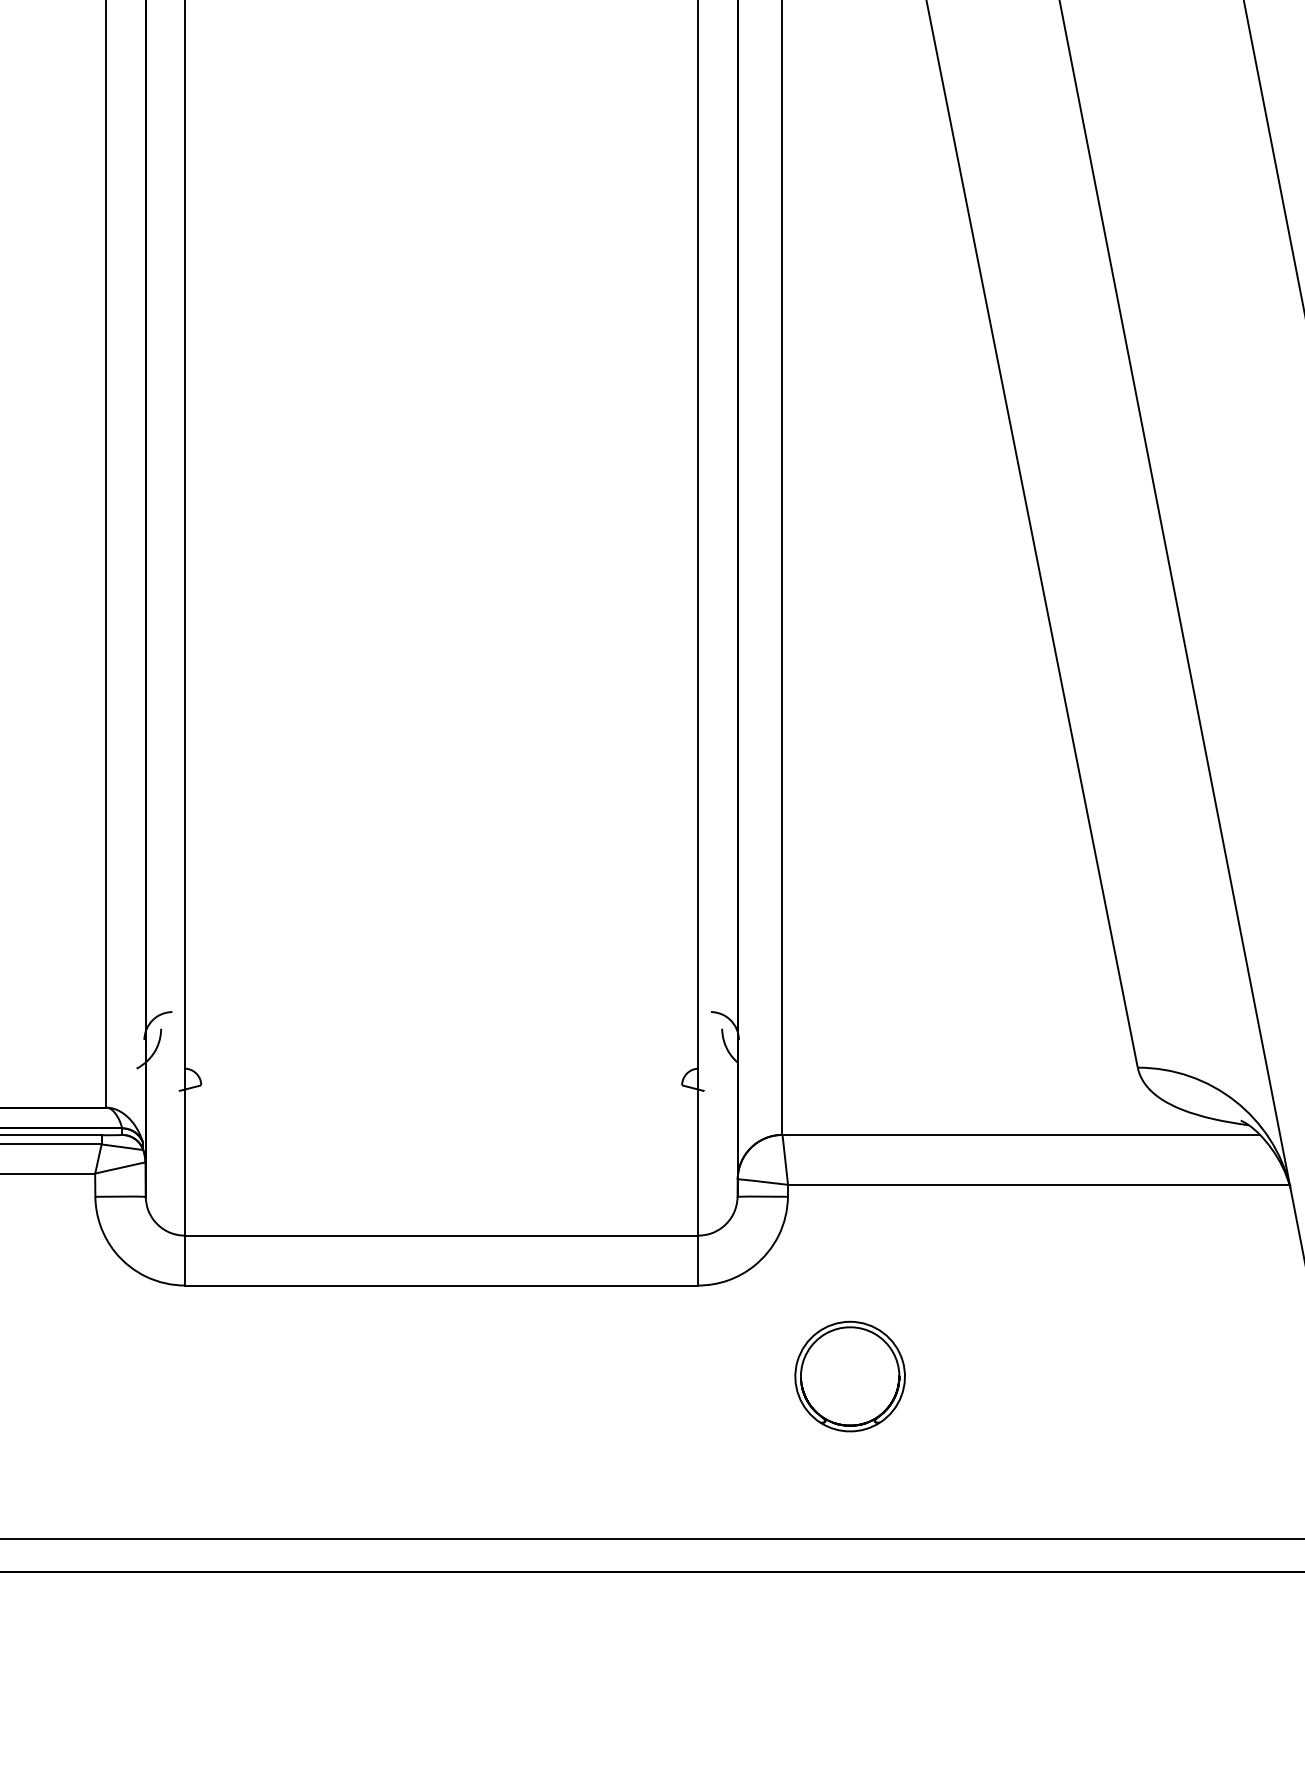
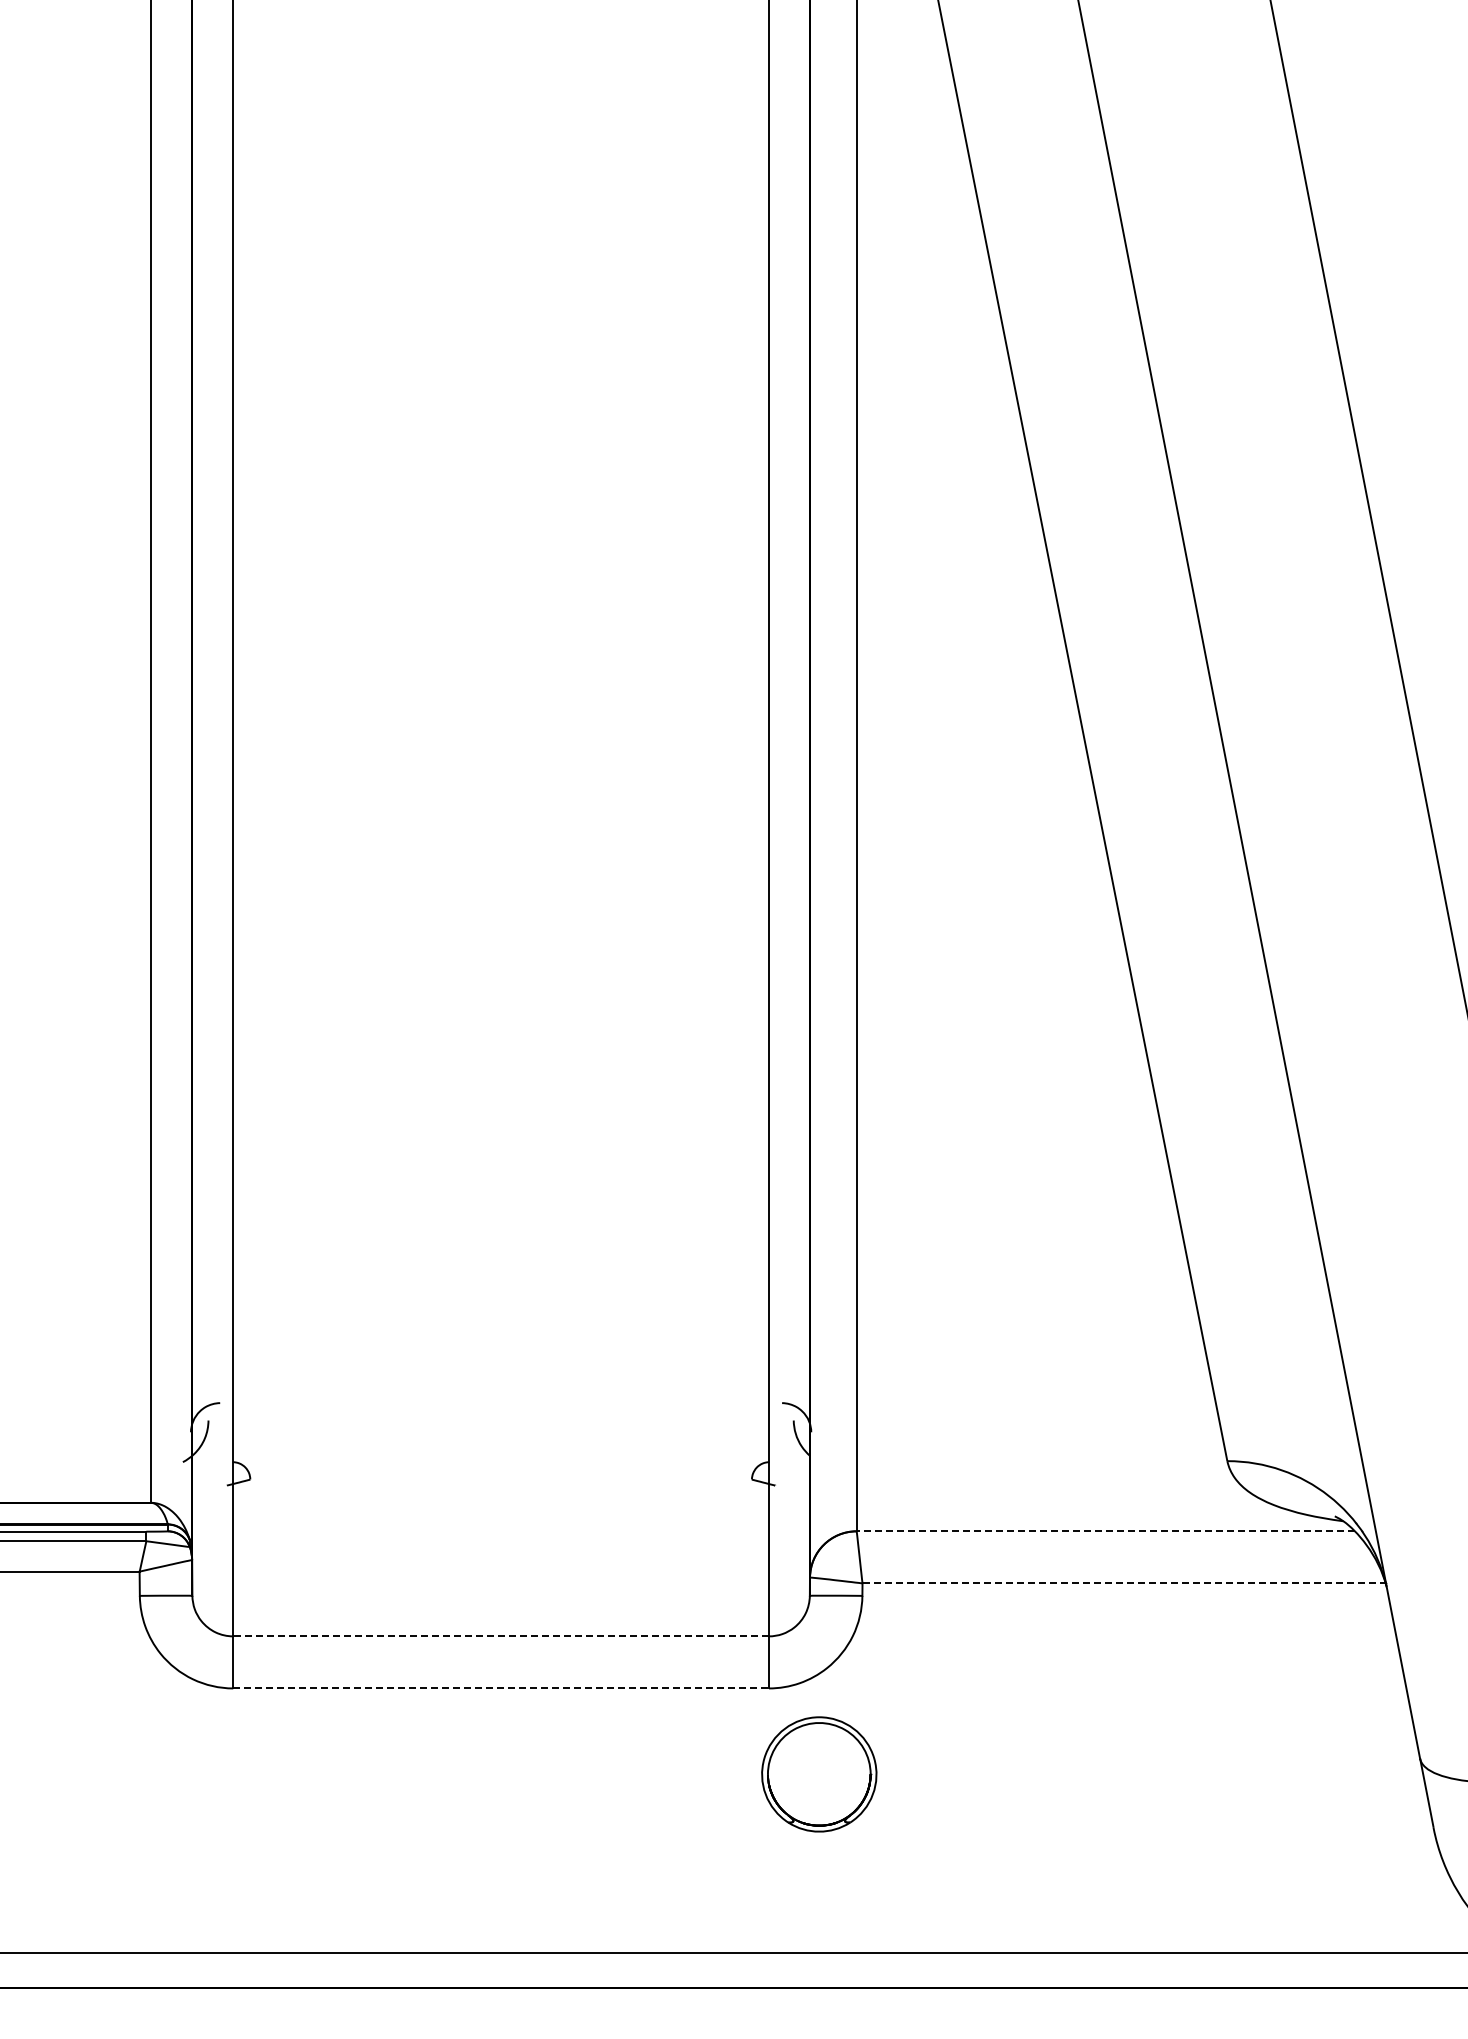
line: (1020, 1135) -> (1105, 1531), solid -> dashed
line: (1039, 1184) -> (1124, 1583), solid -> dashed
line: (442, 1235) -> (501, 1636), solid -> dashed
line: (442, 1285) -> (501, 1688), solid -> dashed
part: (850, 1376) -> (819, 1774), moved

